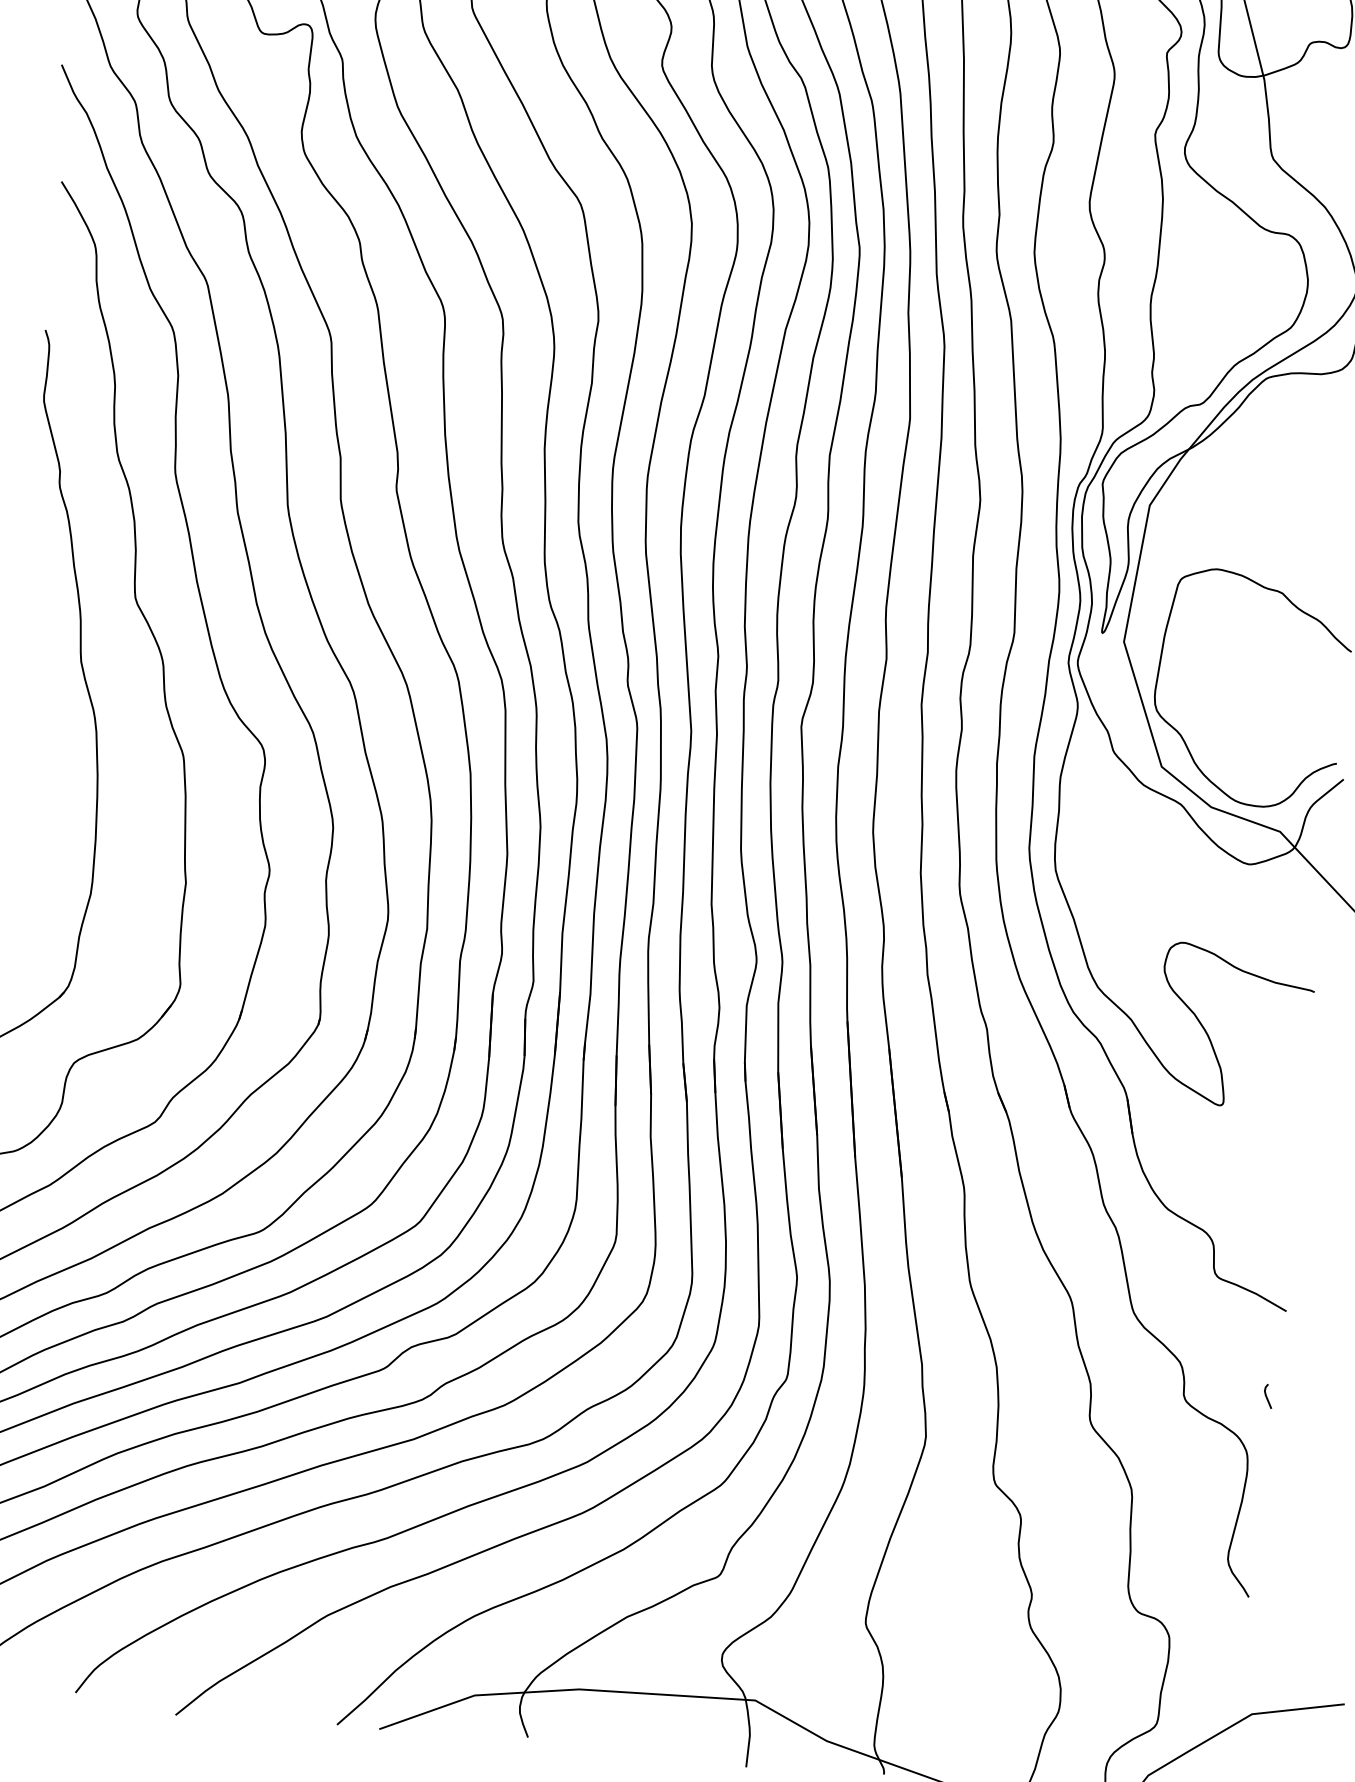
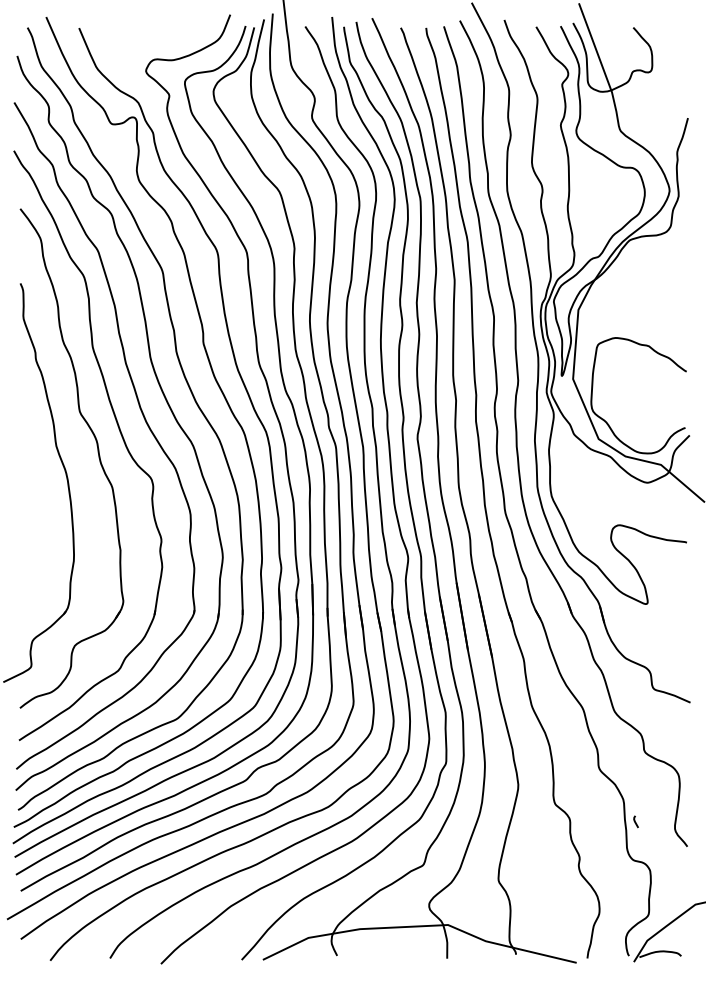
line: (1267, 1395) -> (635, 821), moved

